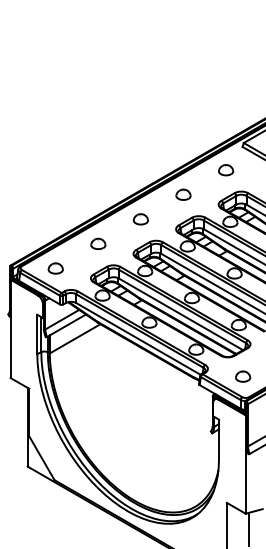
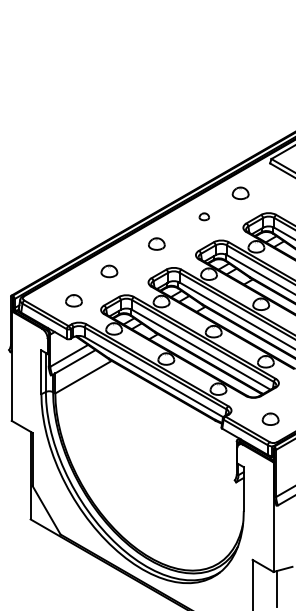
part: (225, 169) -> (240, 192), moved
part: (183, 194) -> (204, 216), size x0.6
part: (55, 268) -> (73, 300), moved

